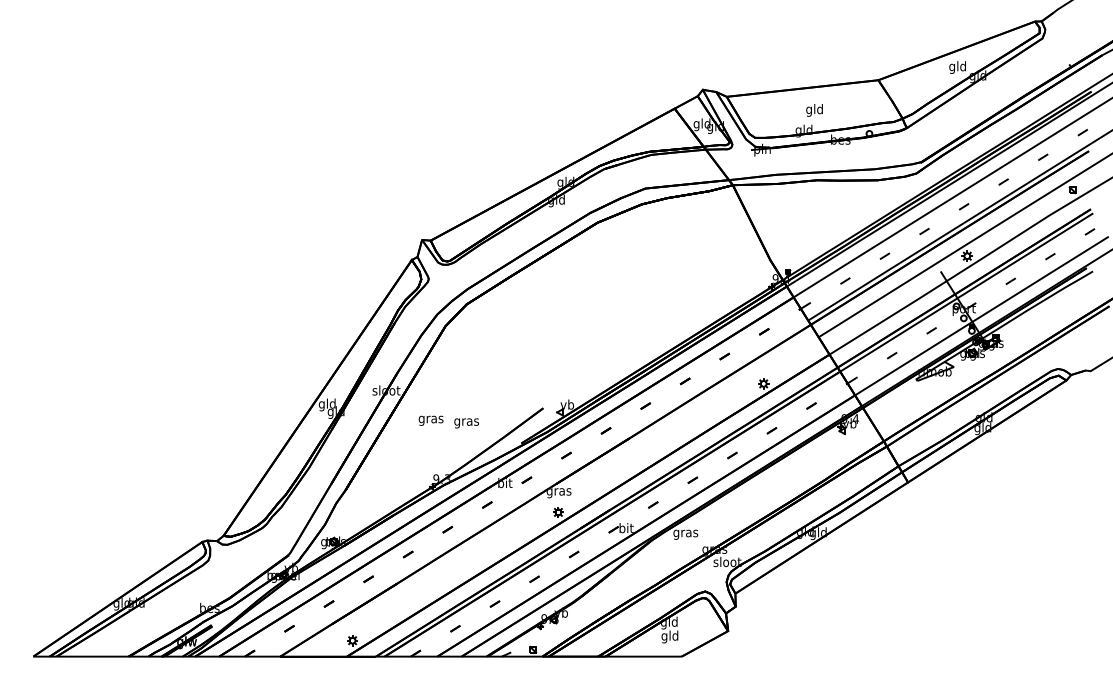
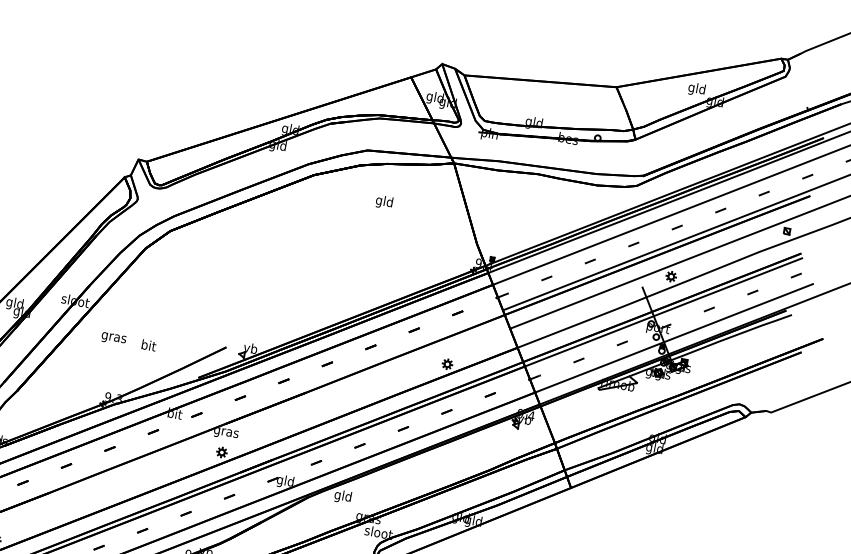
text: (814, 110) -> (384, 202), moved
text: (466, 421) -> (148, 346), gras -> bit
text: (625, 529) -> (284, 481), bit -> gld
text: (685, 533) -> (342, 496), gras -> gld

